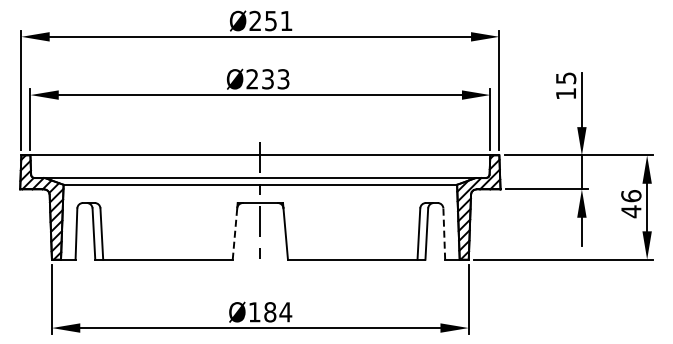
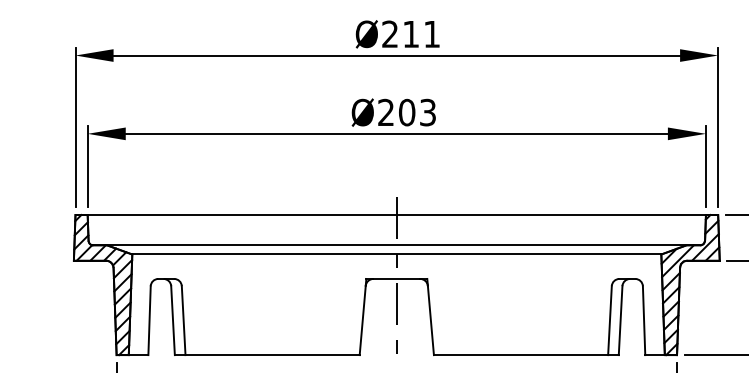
text: (270, 21) -> (410, 34), Ø251 -> Ø211
text: (268, 79) -> (407, 112), Ø233 -> Ø203
line: (235, 233) -> (363, 319), dashed -> solid
line: (444, 234) -> (644, 321), dashed -> solid

